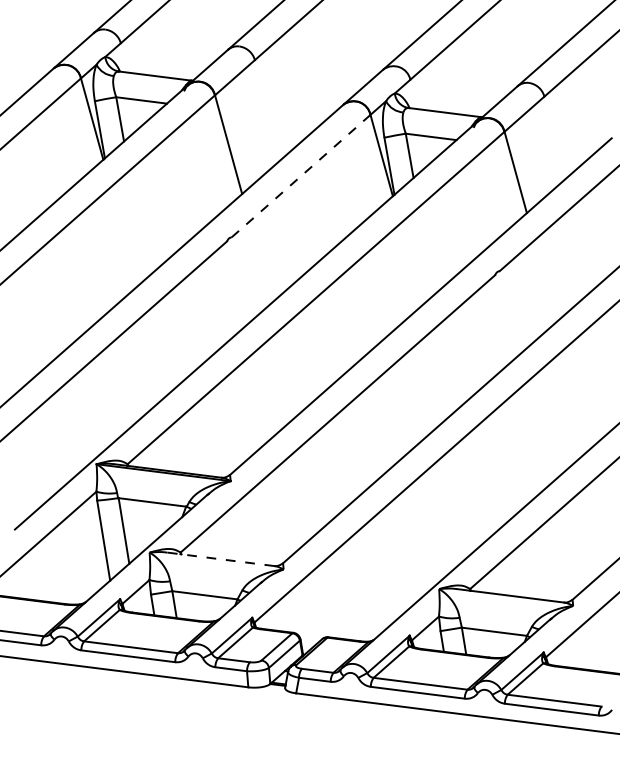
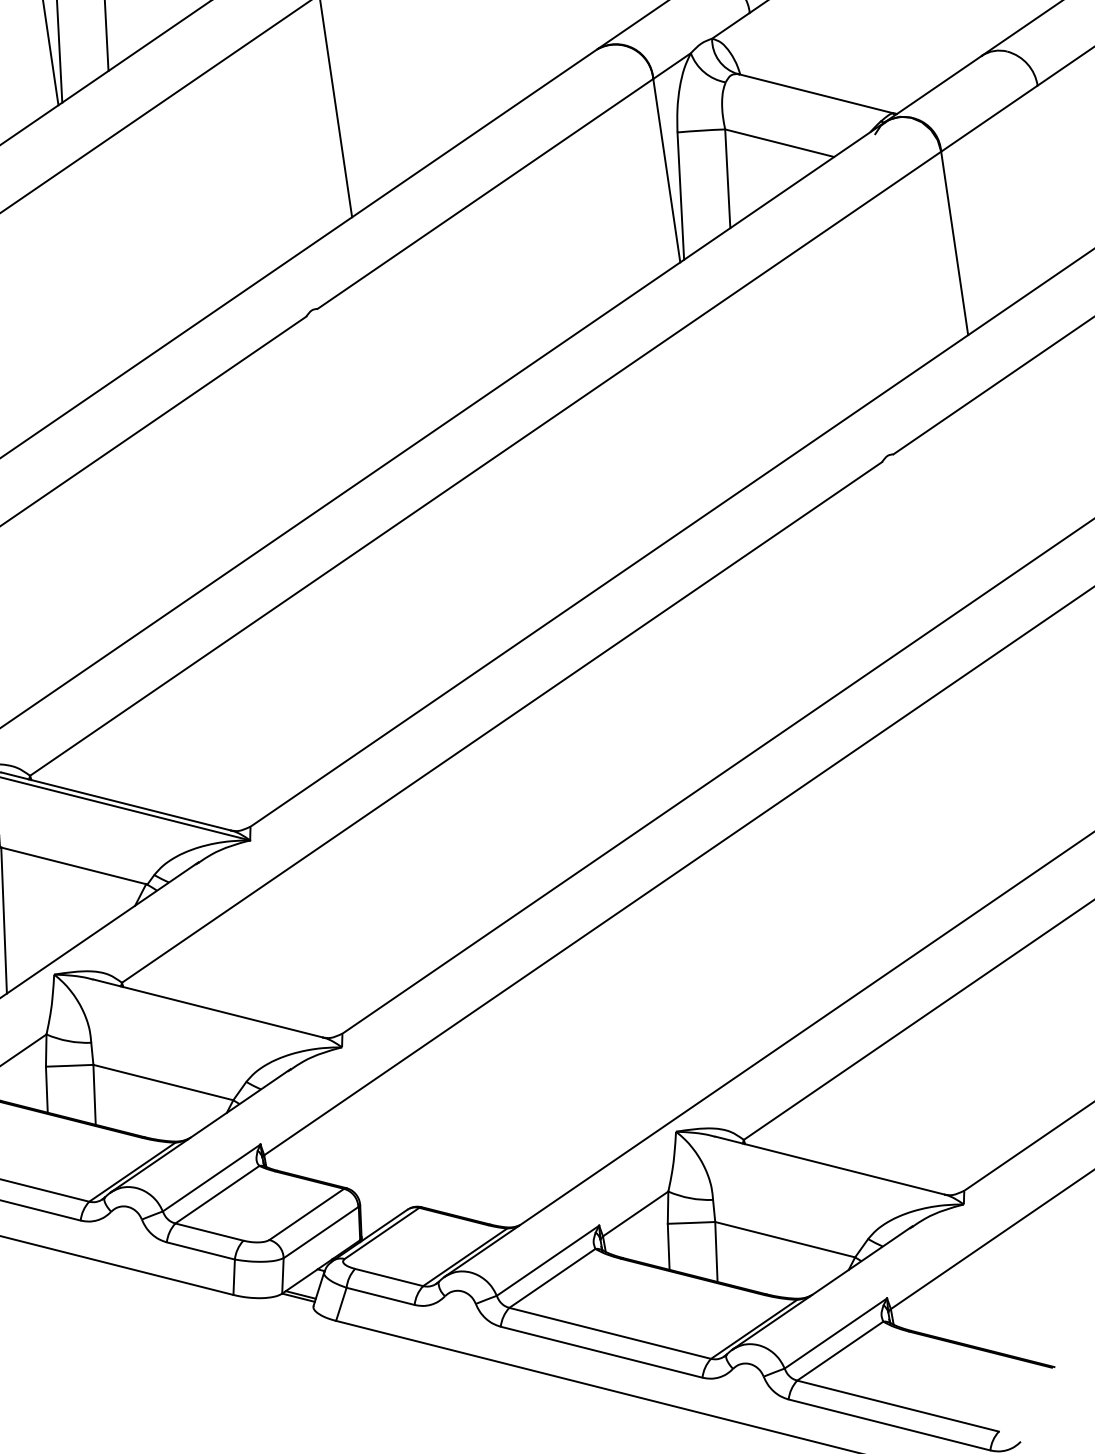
line: (301, 176) -> (486, 194), dashed -> solid
line: (220, 559) -> (206, 1008), dashed -> solid

